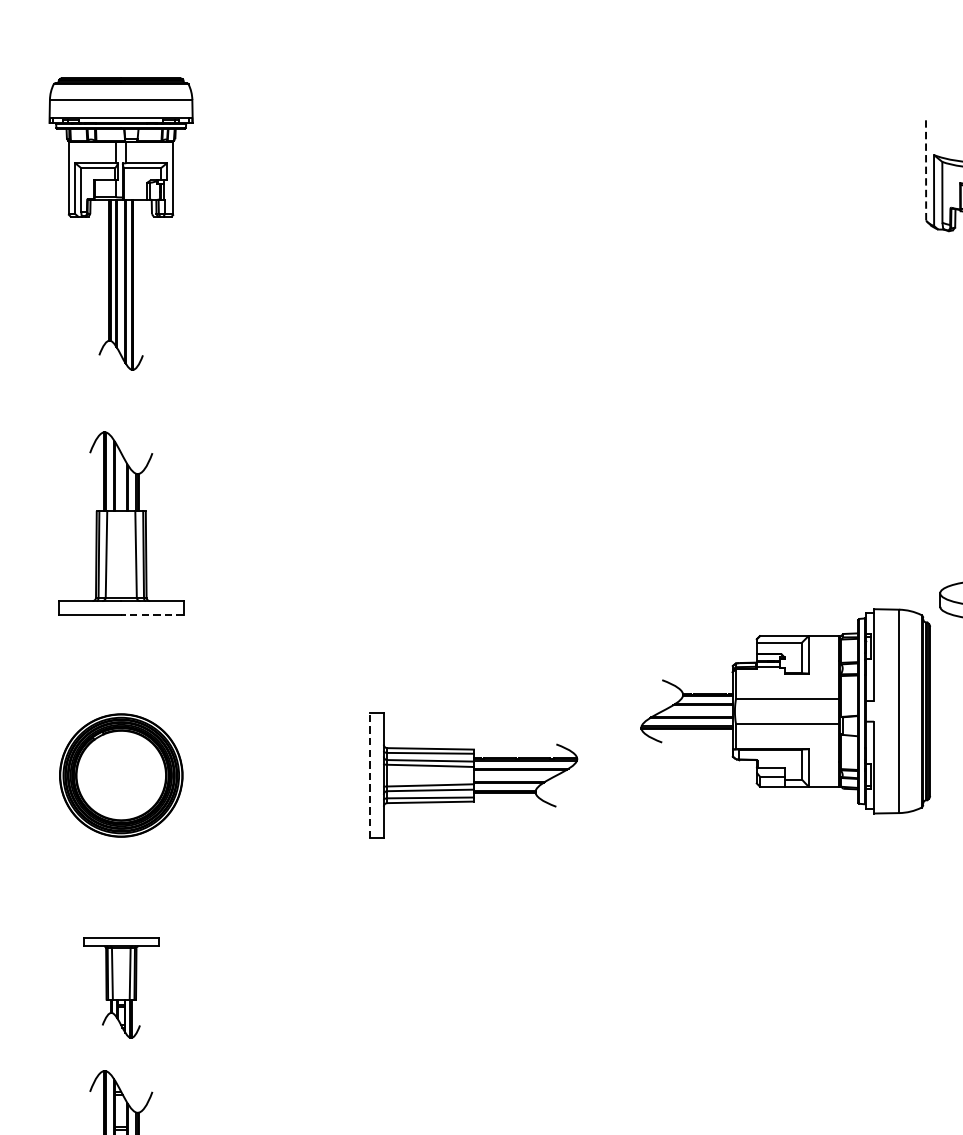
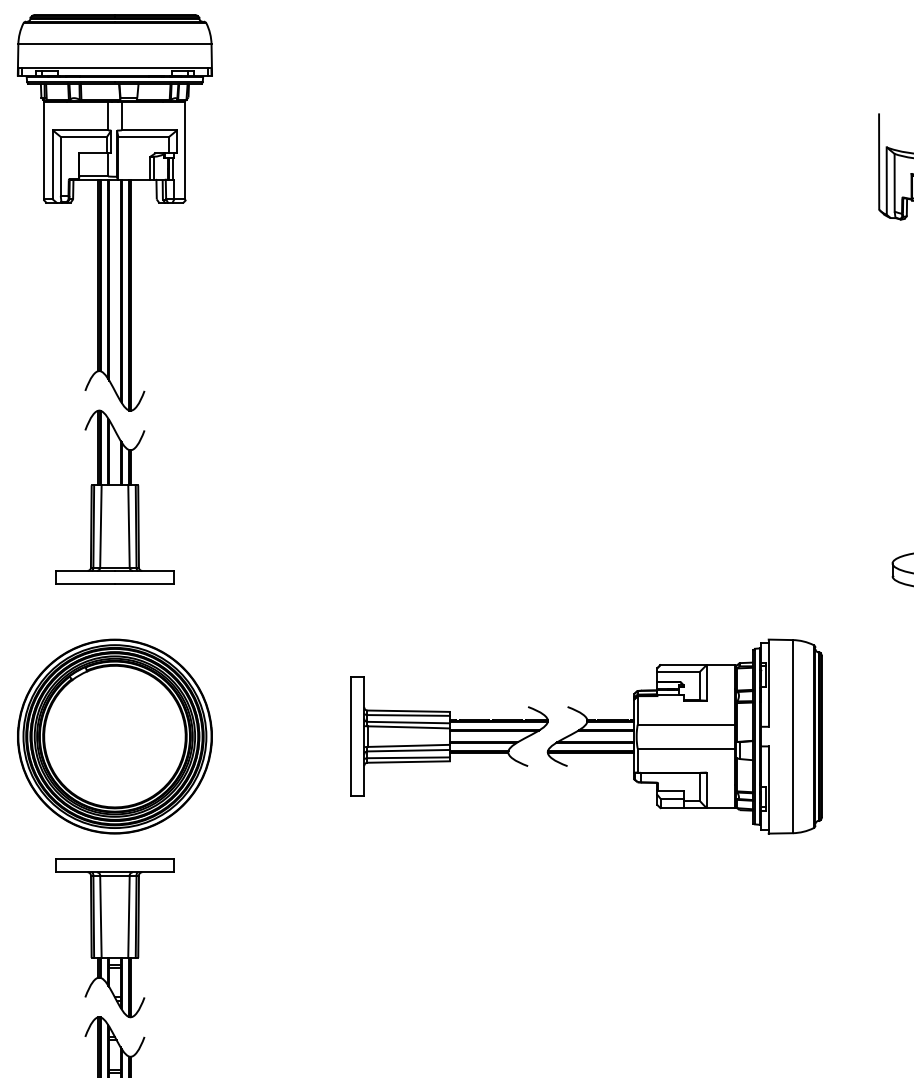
line: (926, 169) -> (879, 161), dashed -> solid
part: (120, 223) -> (114, 212), size x1.43
line: (152, 615) -> (144, 584), dashed -> solid
part: (785, 711) -> (684, 736), moved
part: (120, 775) -> (114, 736), size x1.67
line: (370, 775) -> (351, 736), dashed -> solid
part: (120, 988) -> (114, 938), size x1.67

